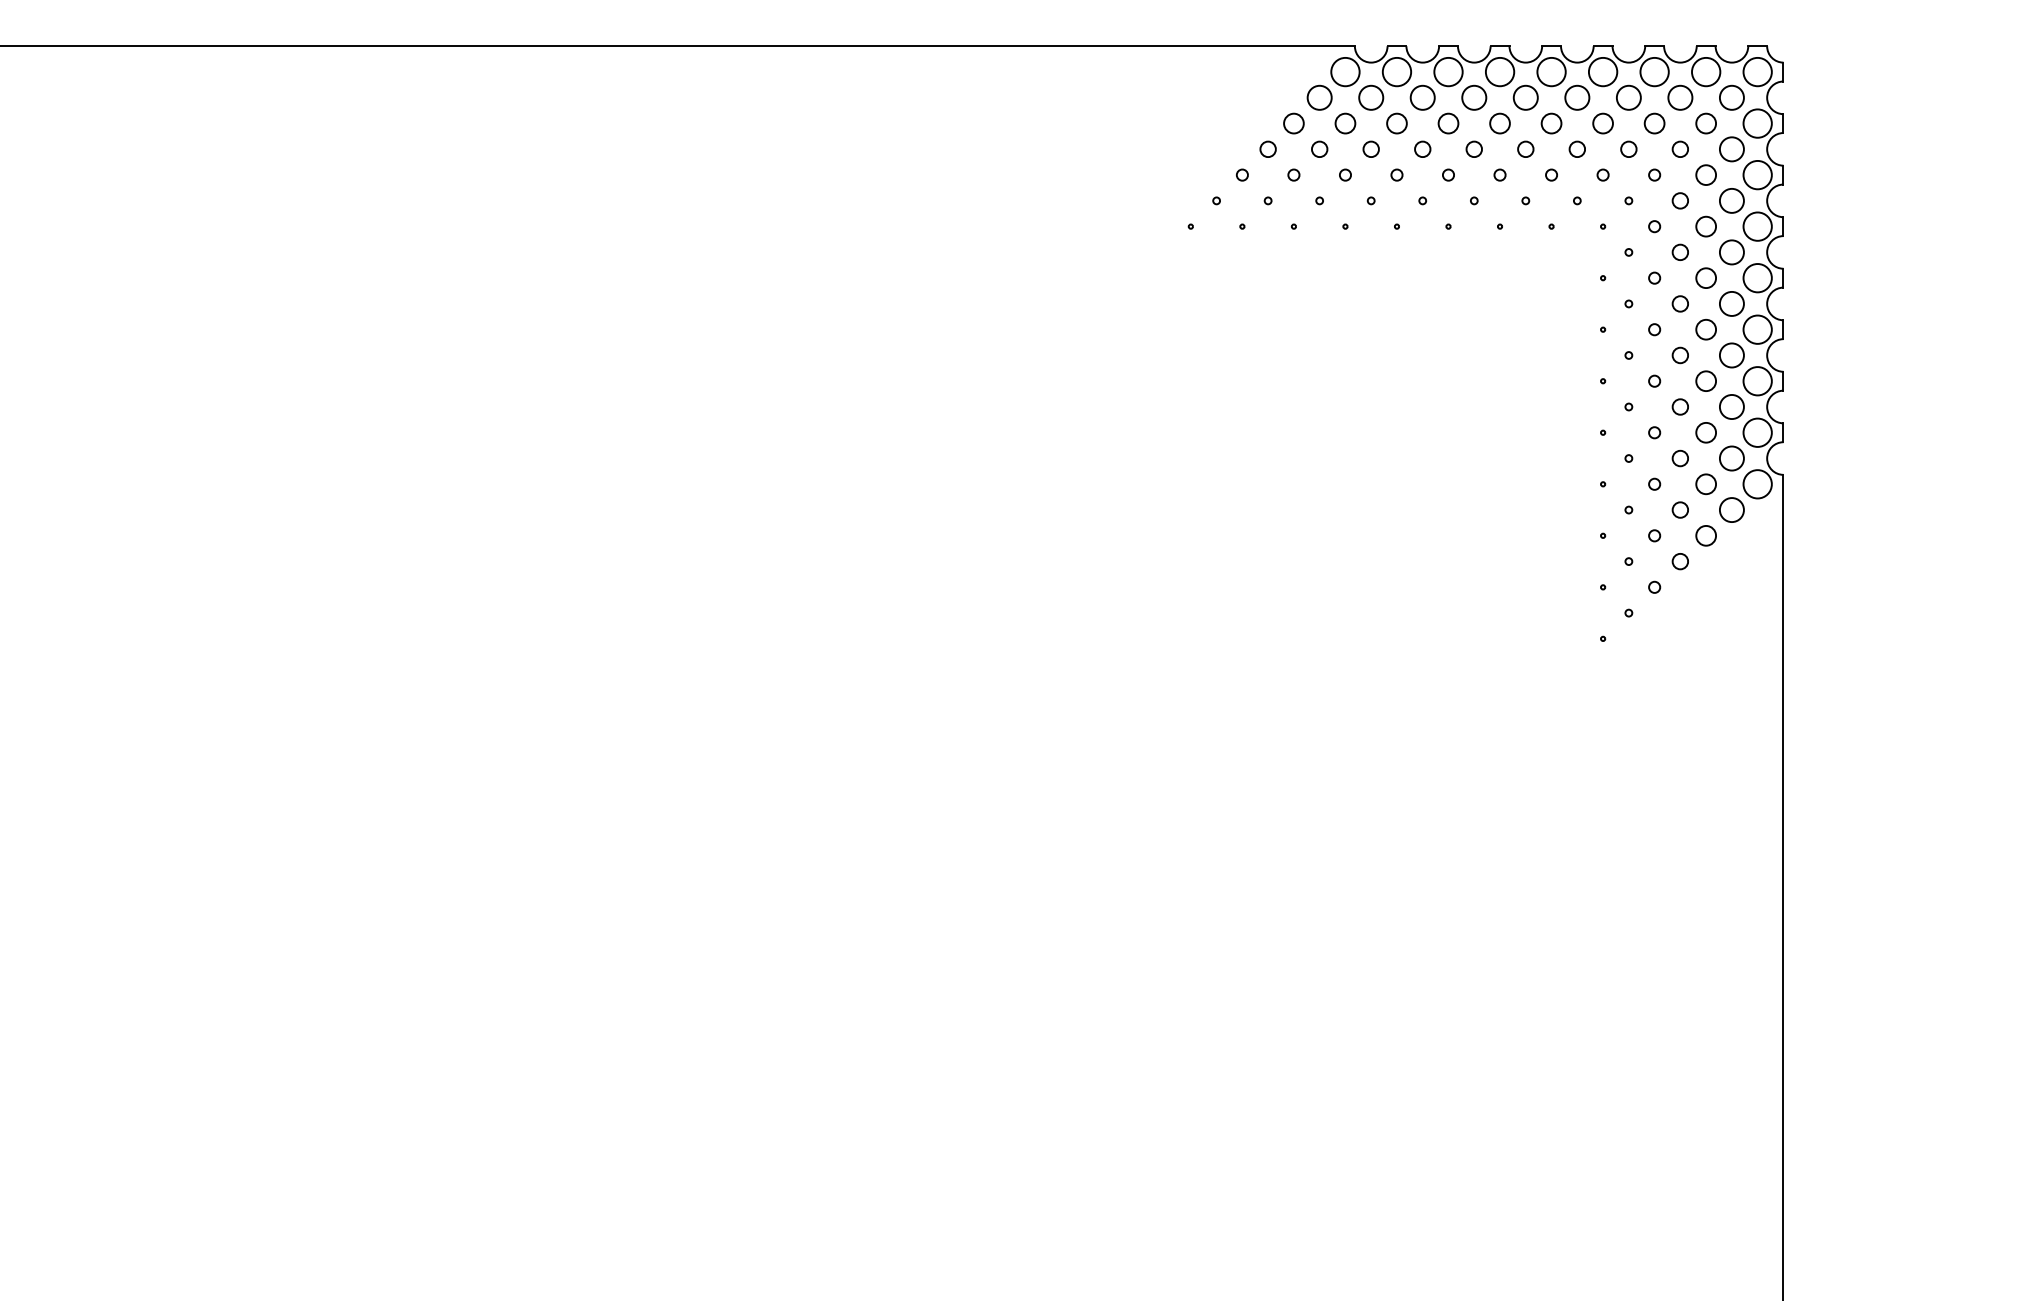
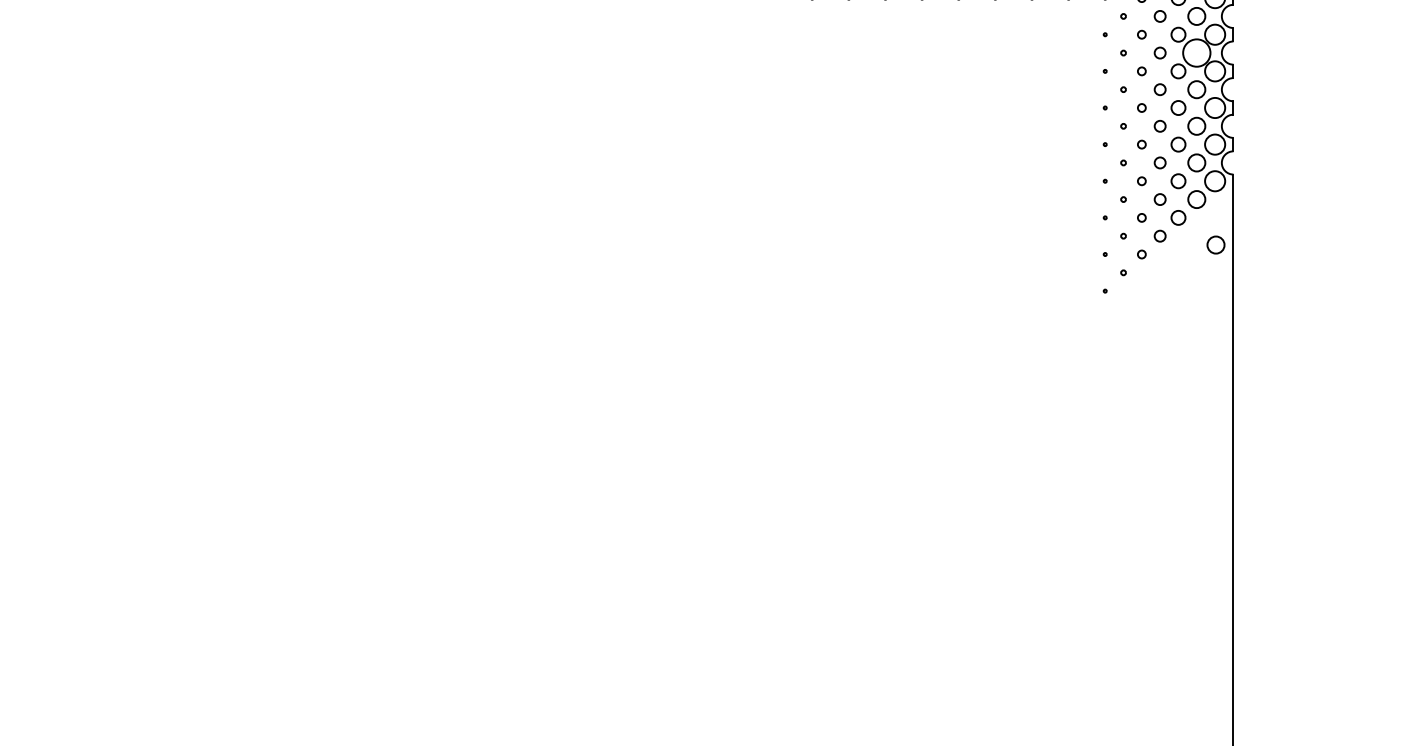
circle: (1731, 303) -> (1196, 52), size x1.6
circle: (1758, 573) -> (1215, 244), added

